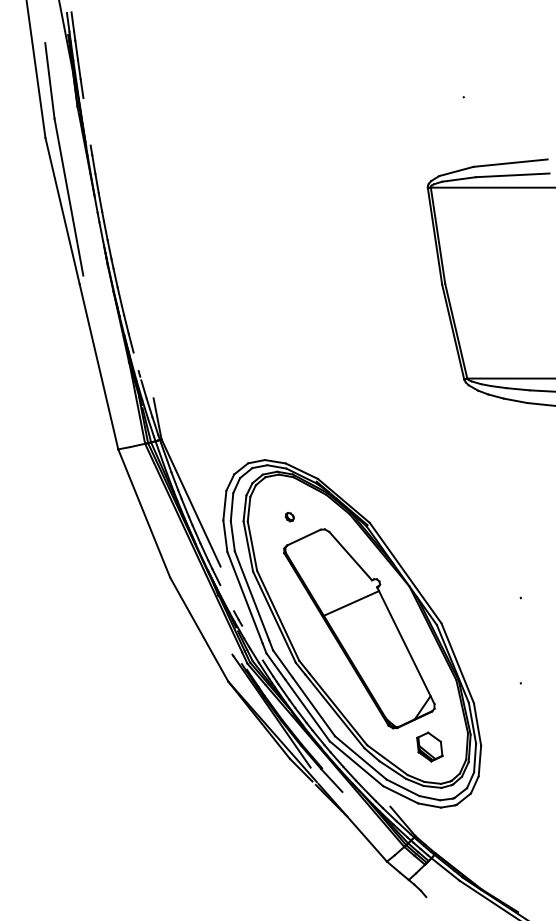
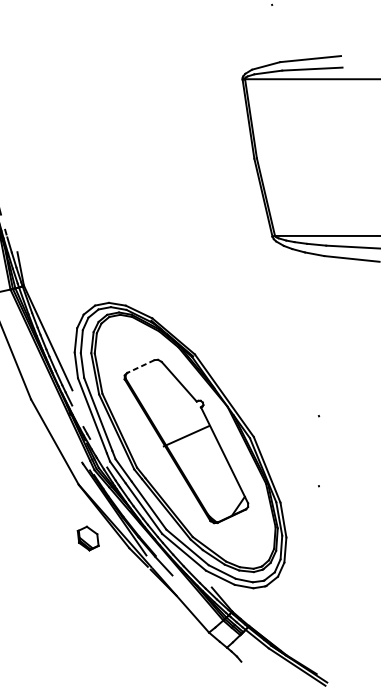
part: (289, 517) -> (129, 350), removed
line: (303, 537) -> (140, 366), solid -> dashed
line: (351, 603) -> (186, 436), moved
part: (429, 746) -> (87, 538), moved

